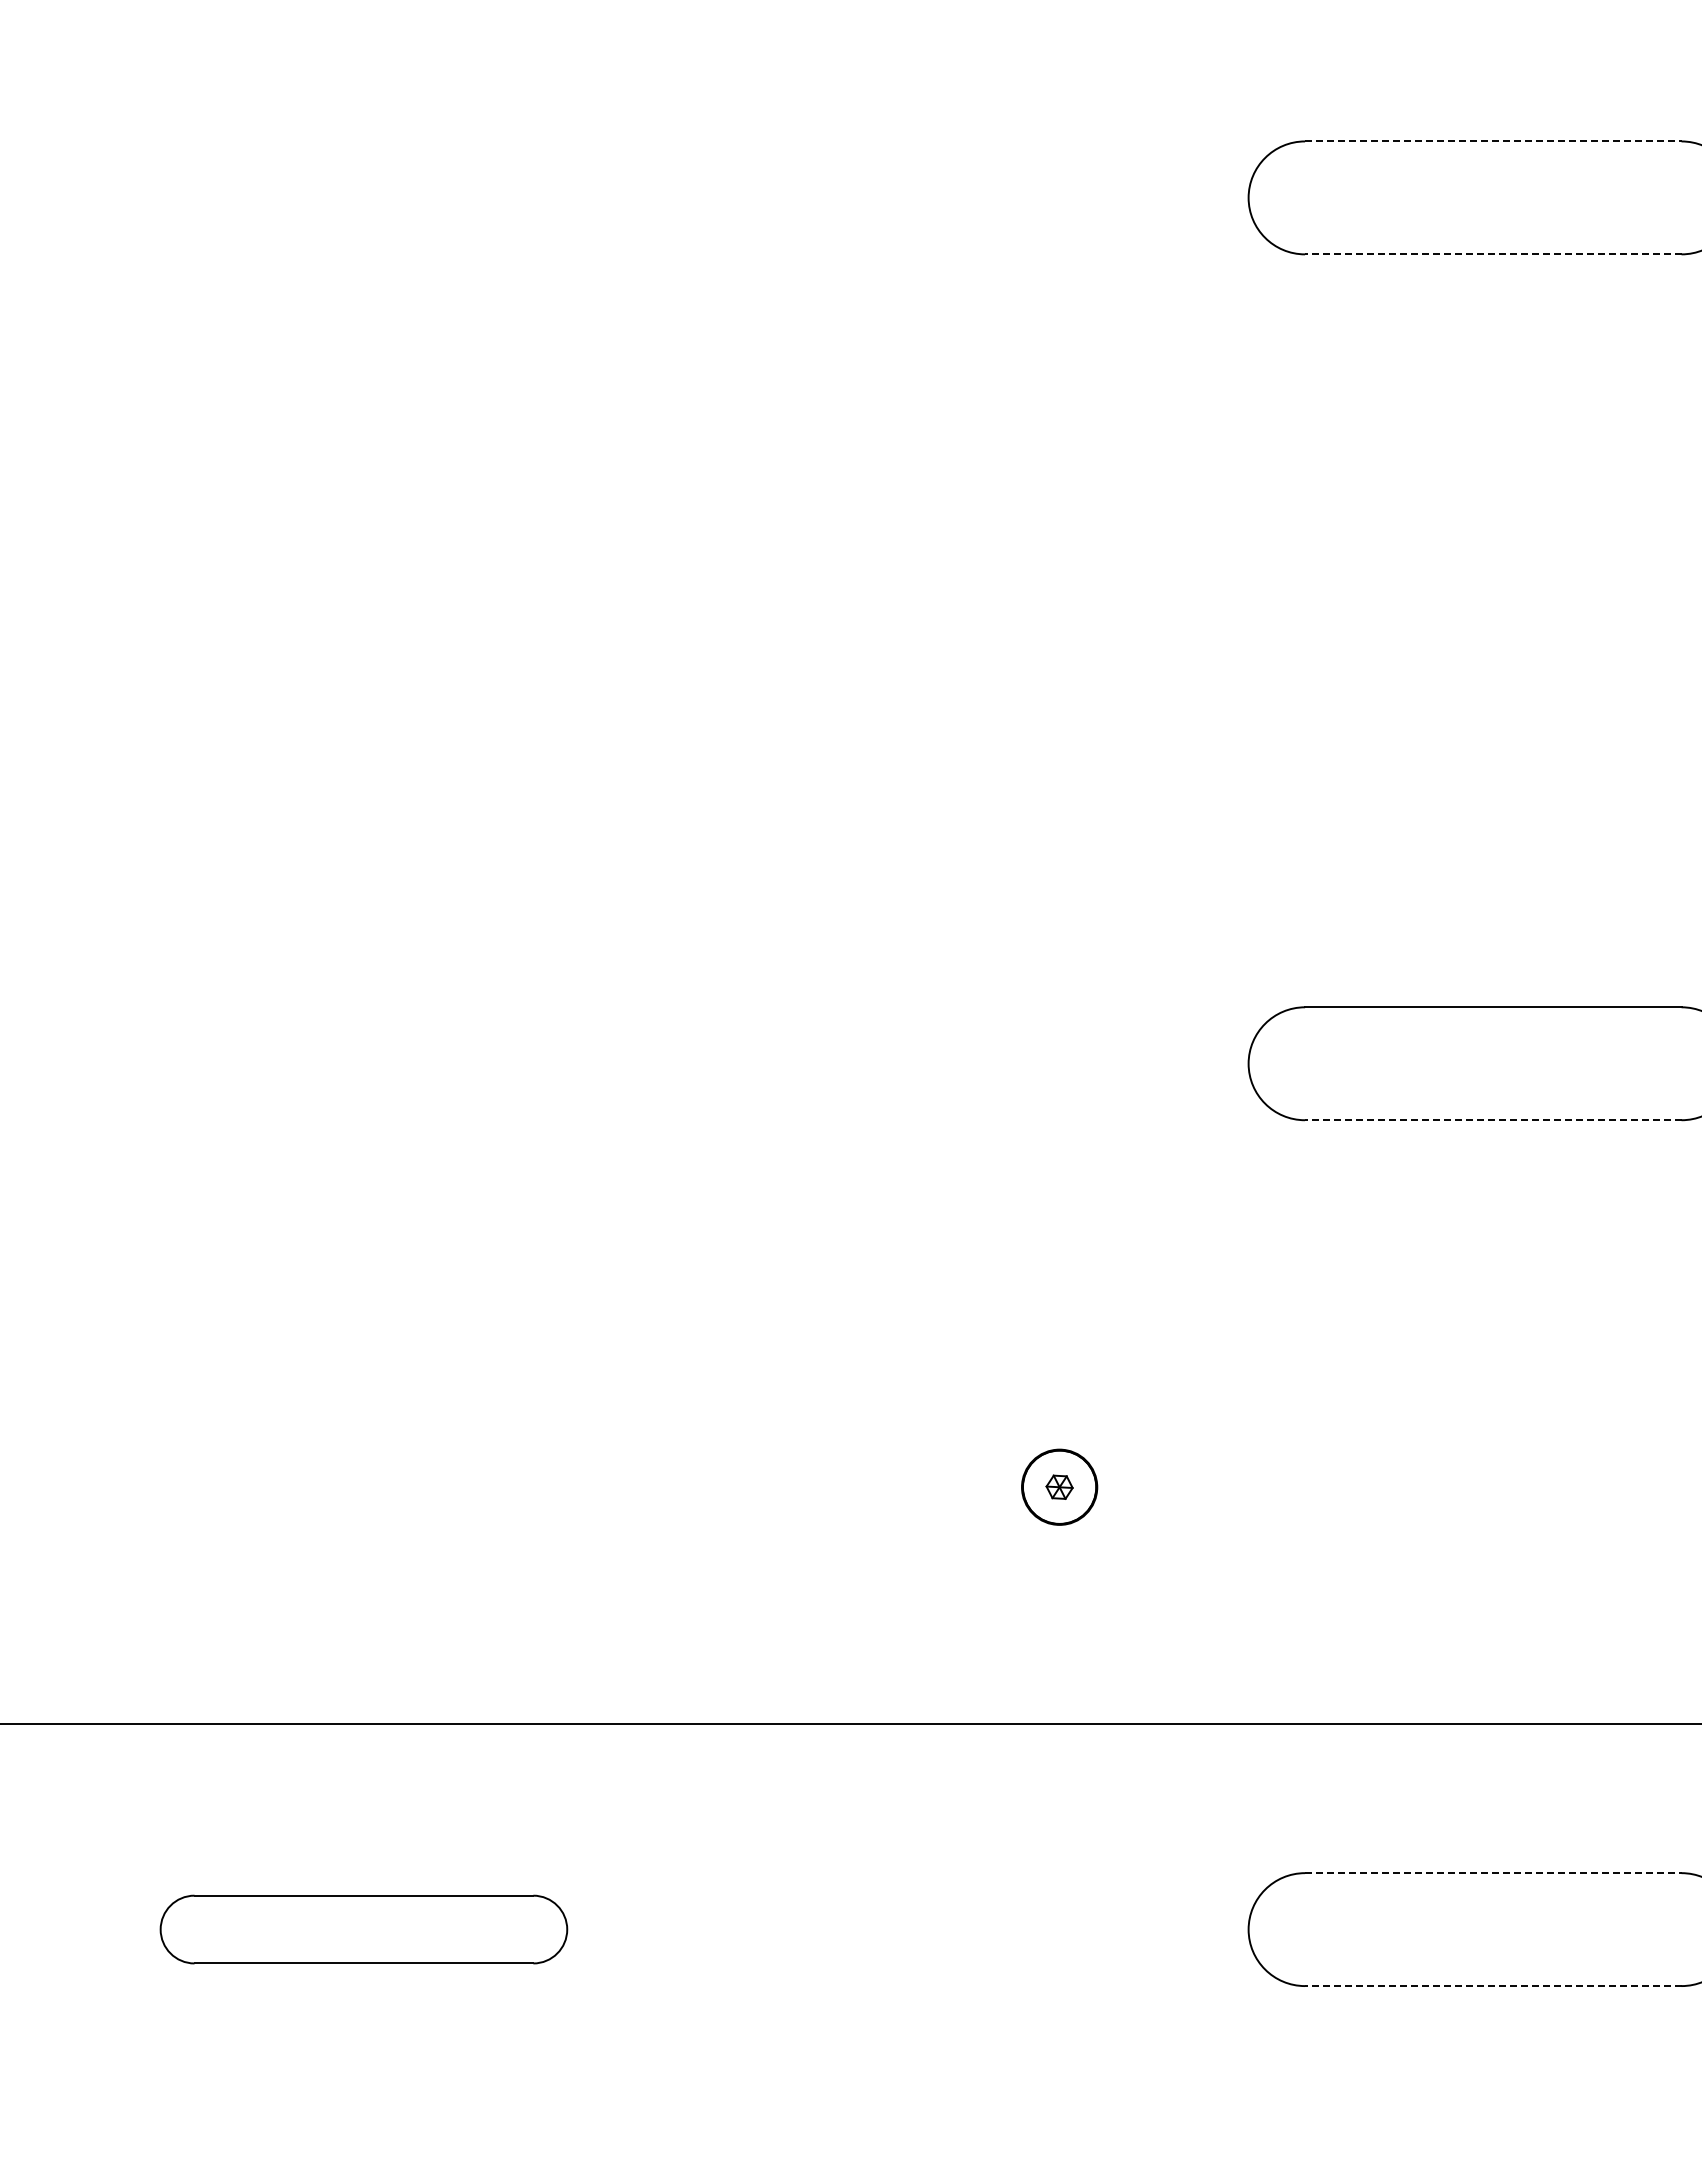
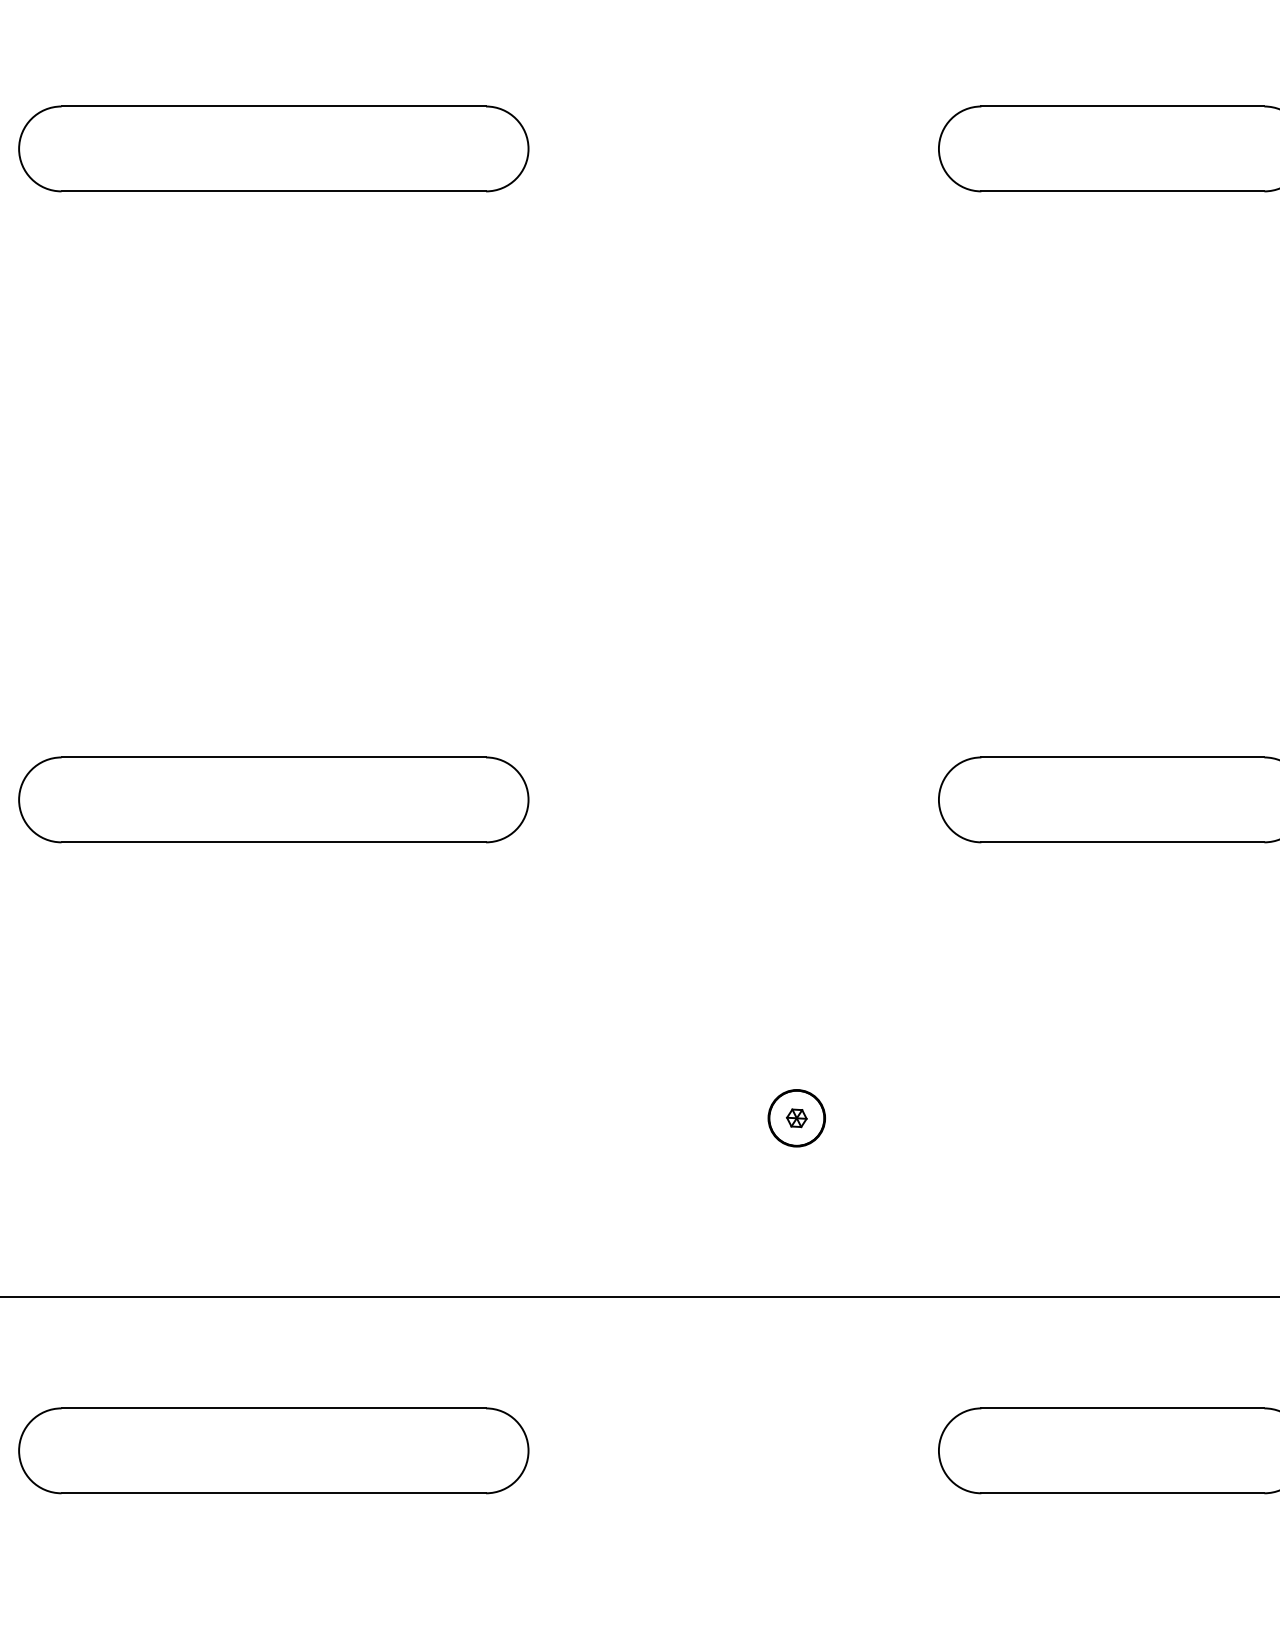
line: (1493, 141) -> (1123, 106), dashed -> solid
part: (363, 197) -> (273, 148), added
line: (1492, 254) -> (1122, 191), dashed -> solid
part: (363, 1063) -> (273, 799), added
line: (1492, 1120) -> (1122, 842), dashed -> solid
line: (1493, 1873) -> (1123, 1408), dashed -> solid
part: (363, 1929) -> (273, 1450), size x1.67
line: (1492, 1986) -> (1122, 1493), dashed -> solid

